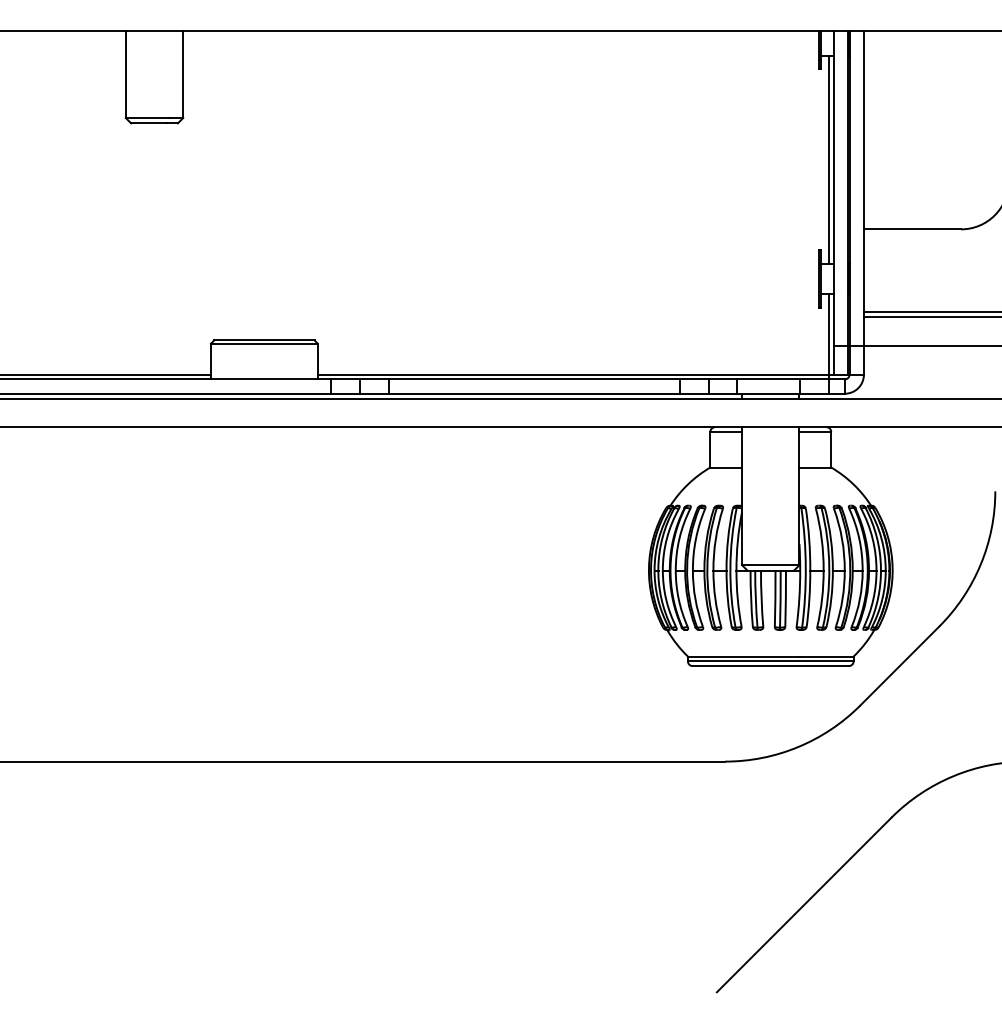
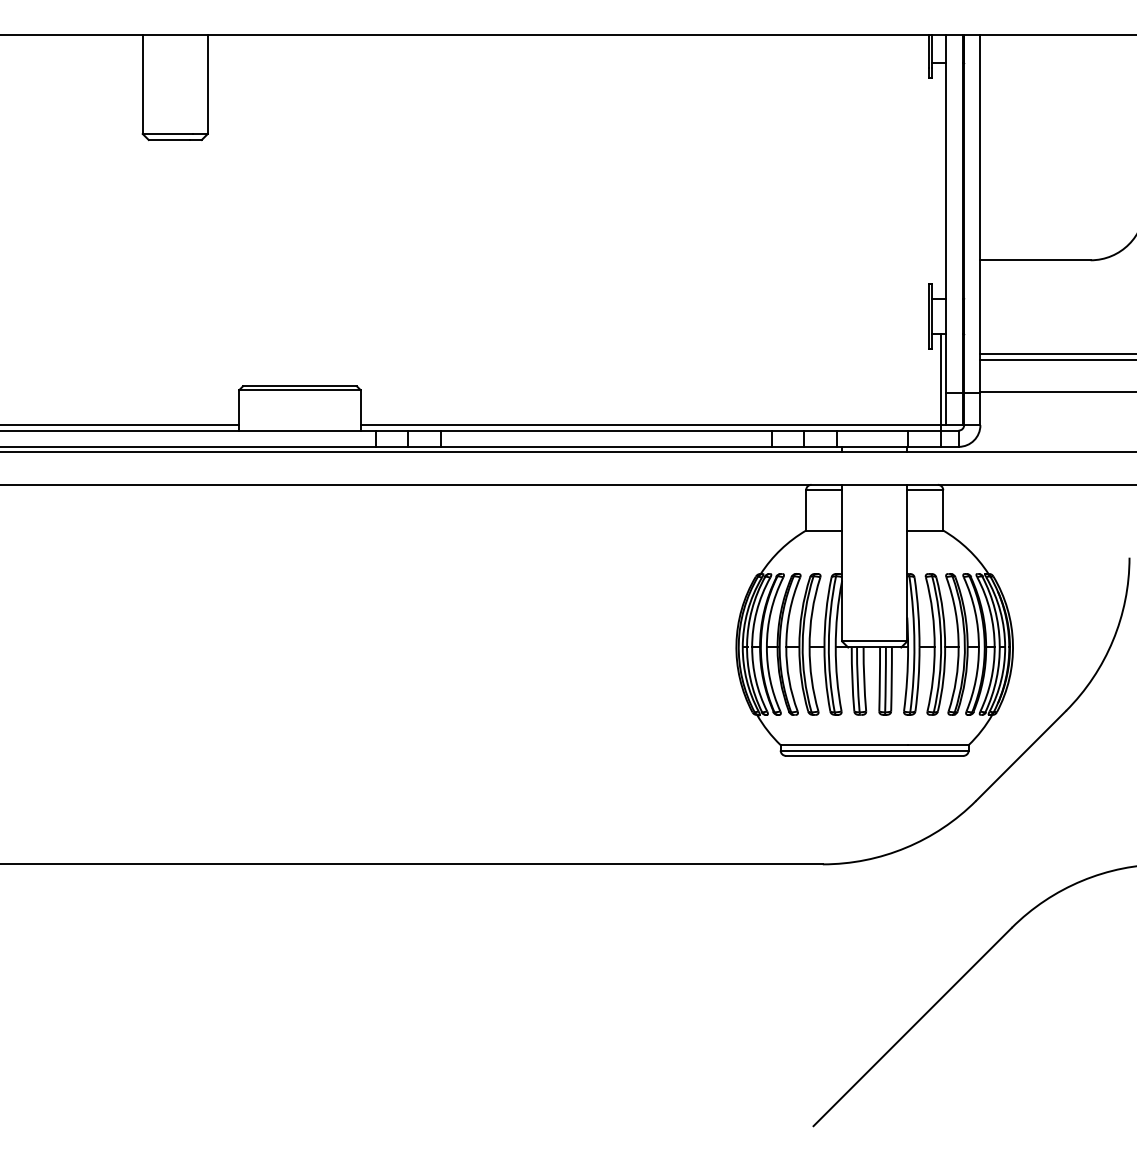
line: (828, 159) -> (940, 181), removed

